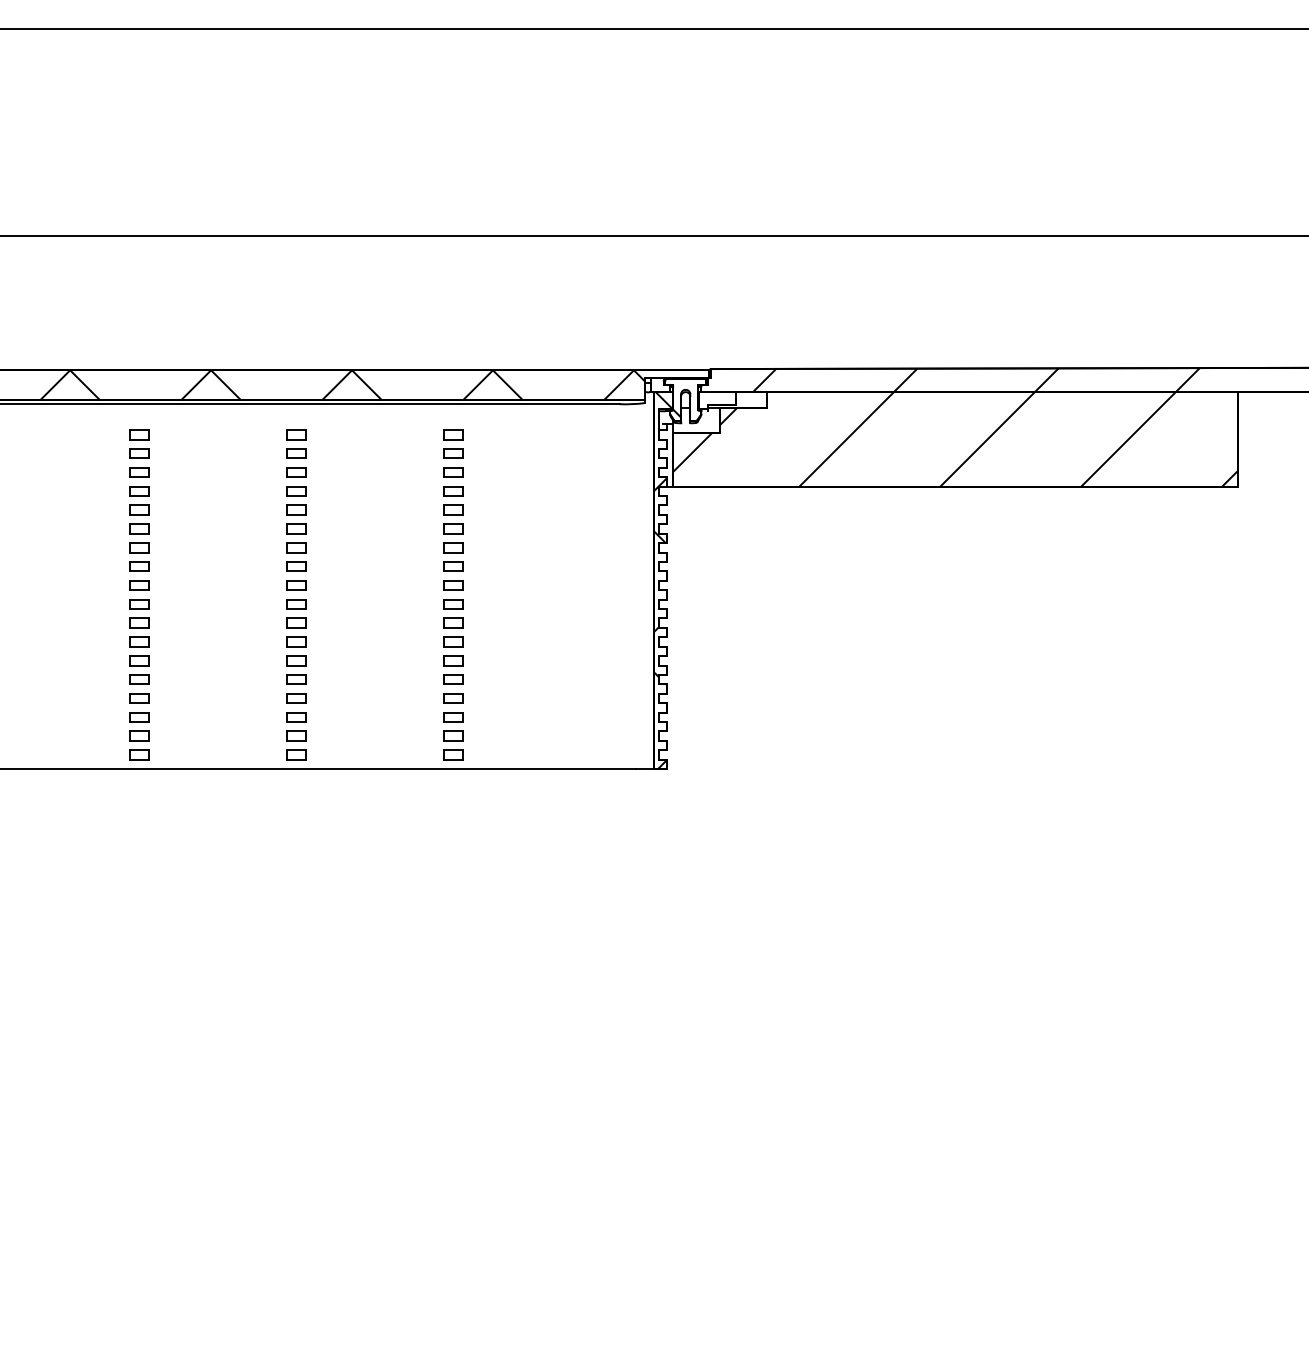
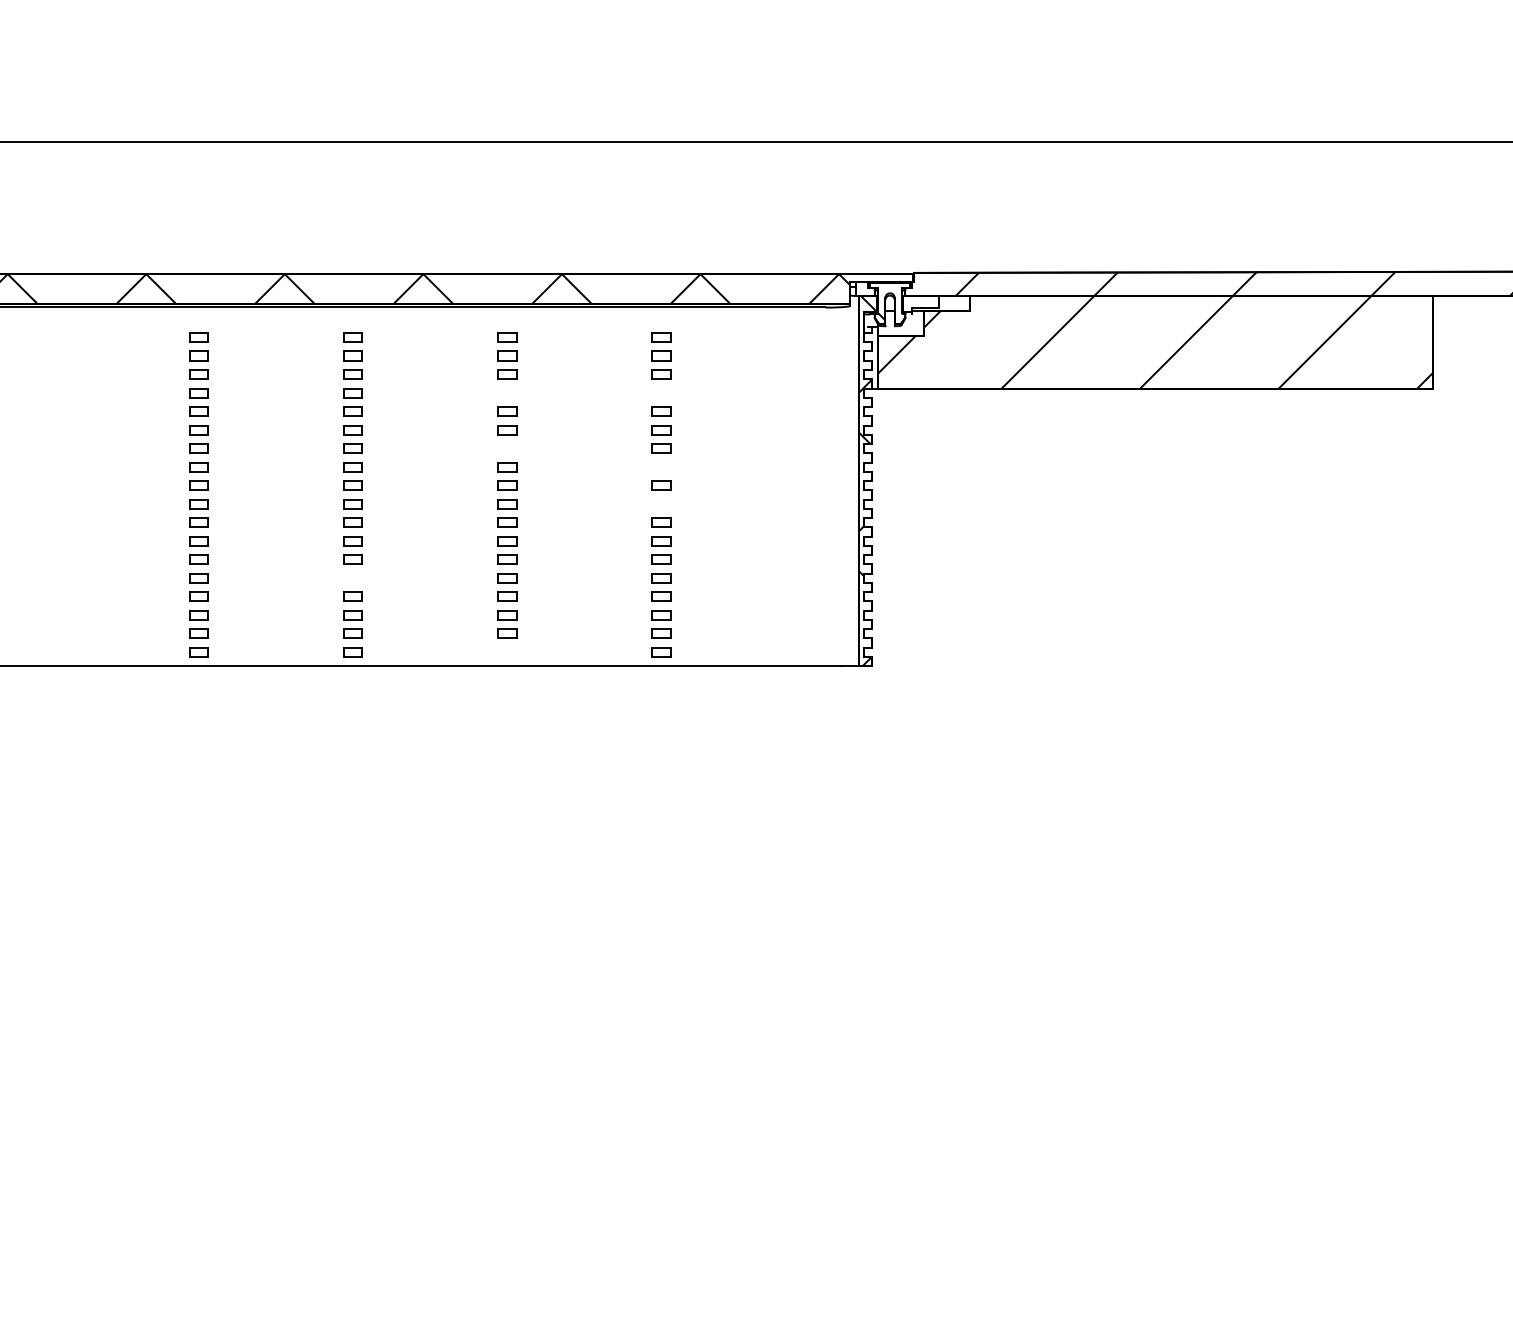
part: (296, 491) -> (507, 393), removed
part: (453, 491) -> (661, 393), removed
part: (296, 547) -> (507, 448), removed
part: (453, 566) -> (661, 467), removed
part: (453, 604) -> (661, 504), removed
part: (138, 679) -> (352, 578), removed
part: (296, 755) -> (507, 652), removed

